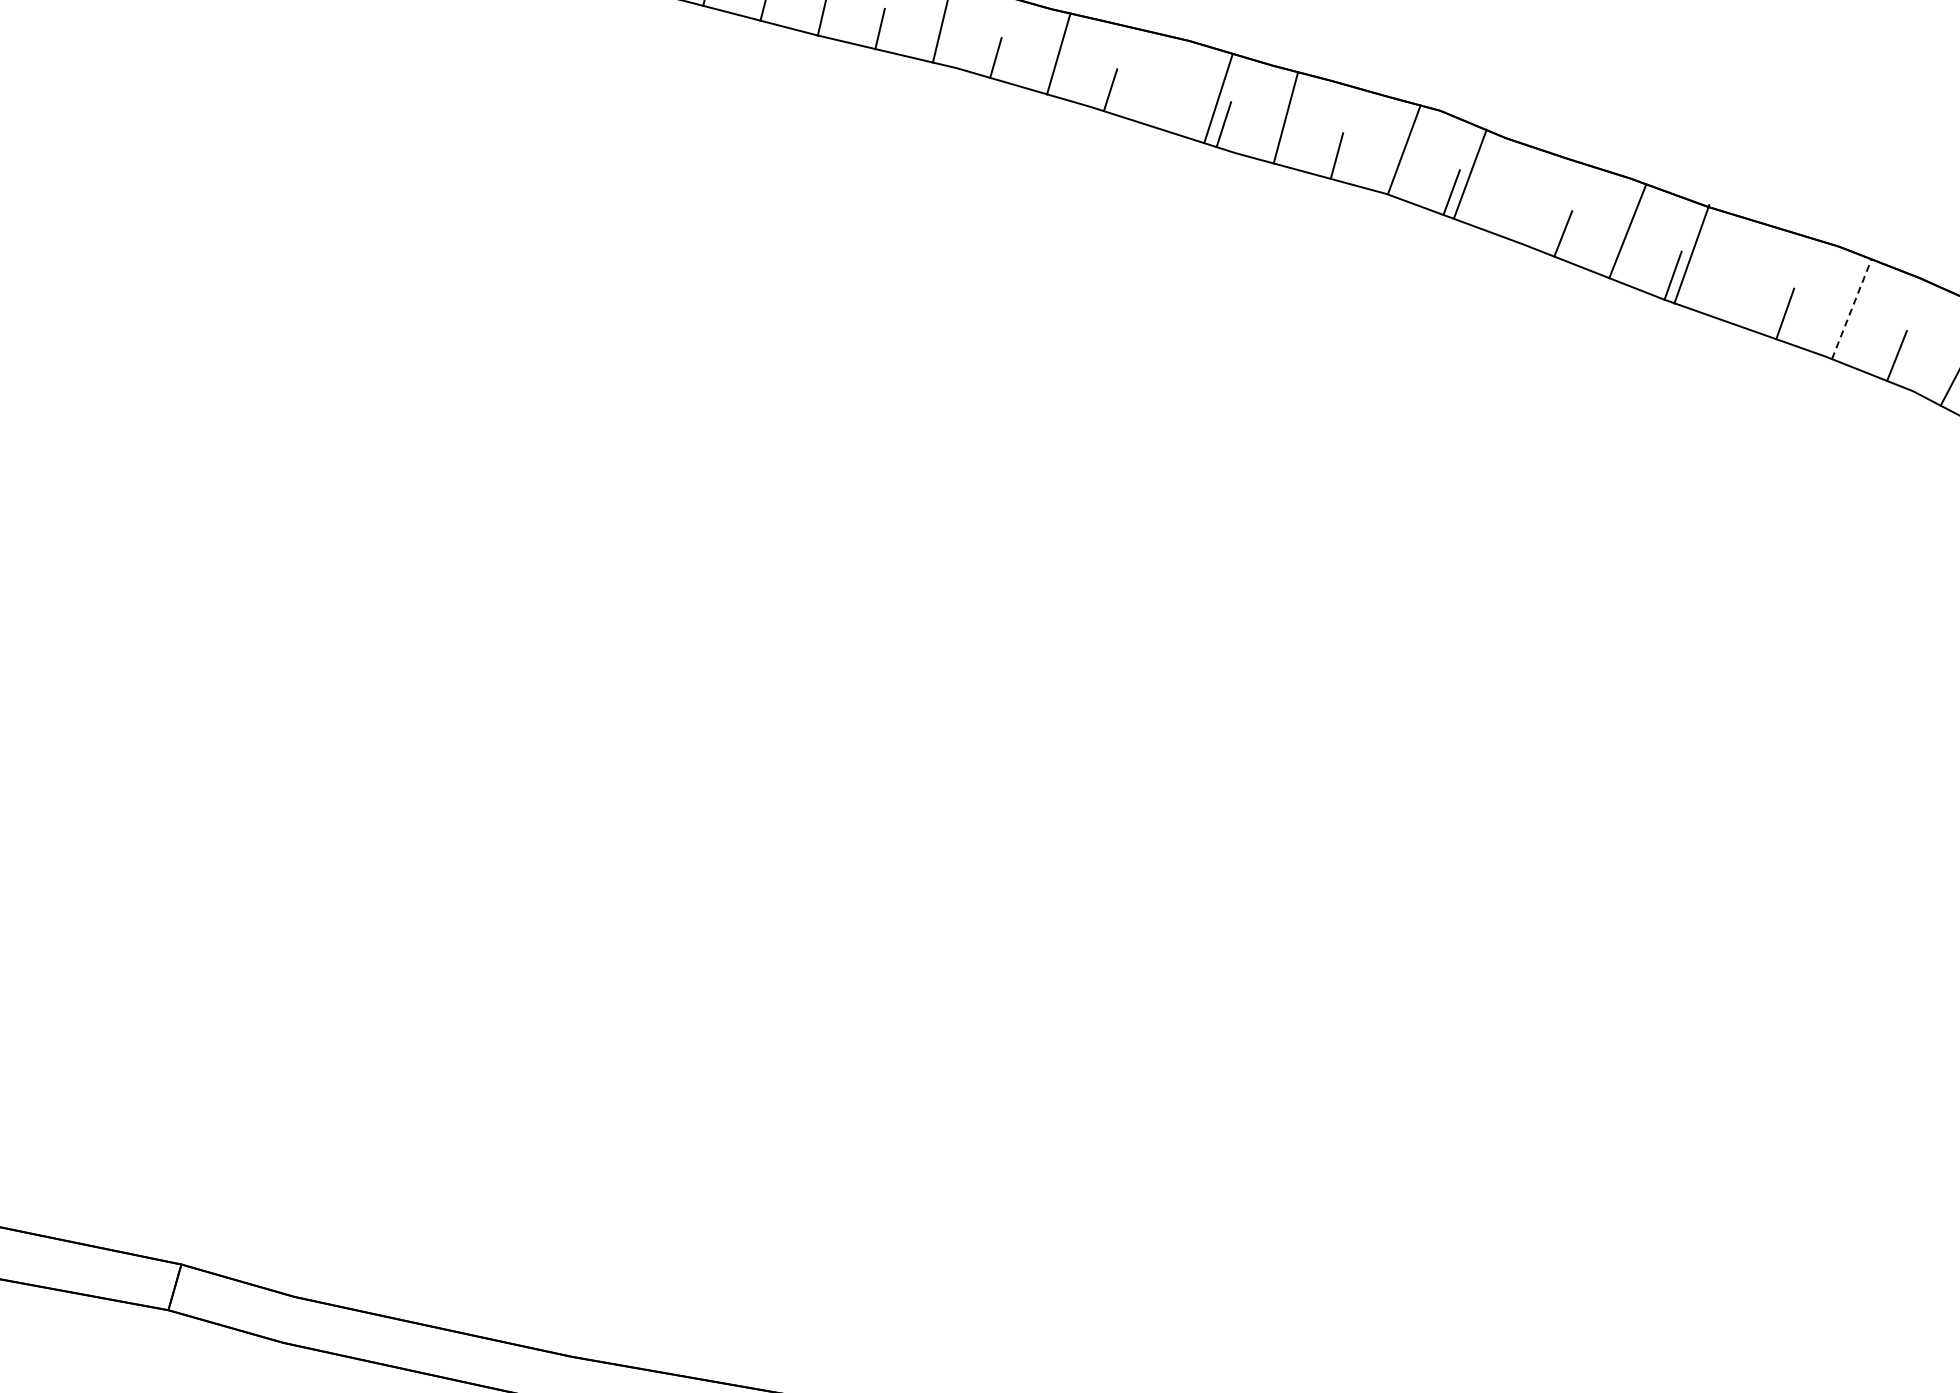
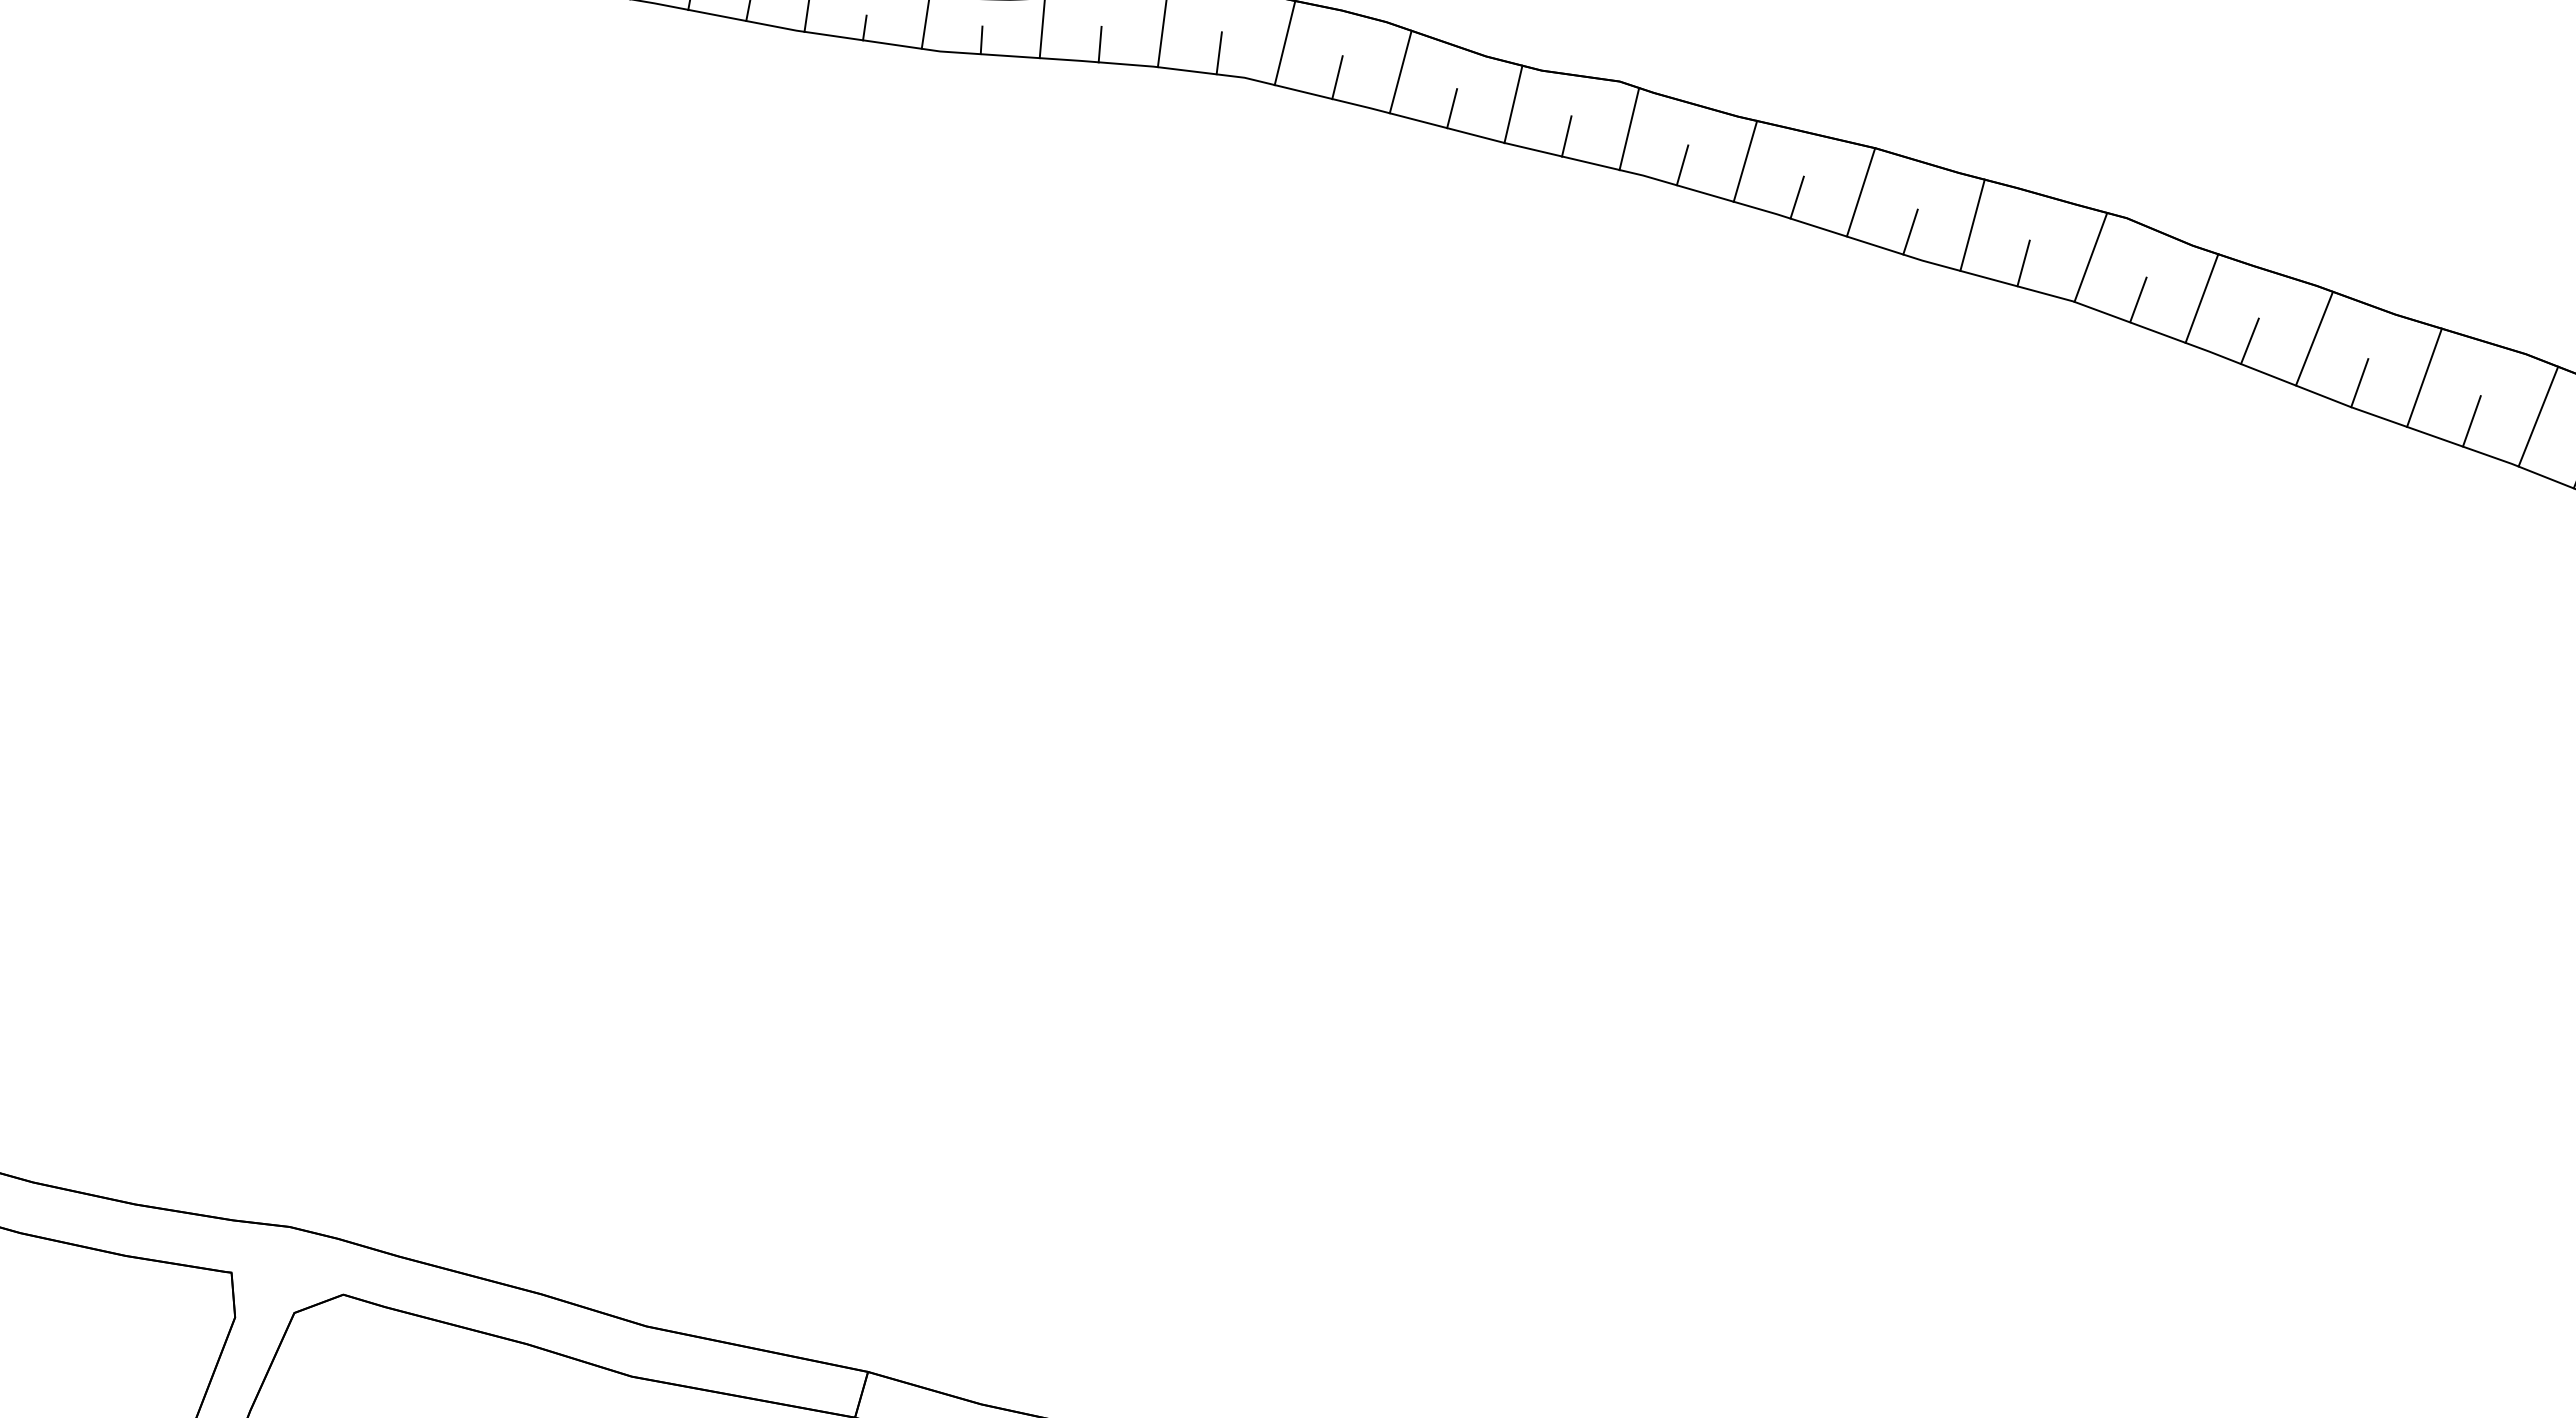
line: (1217, 99) -> (1860, 192), moved
line: (1469, 174) -> (2201, 298), moved
line: (1691, 254) -> (2424, 377), moved
line: (1851, 309) -> (2538, 416), dashed -> solid

